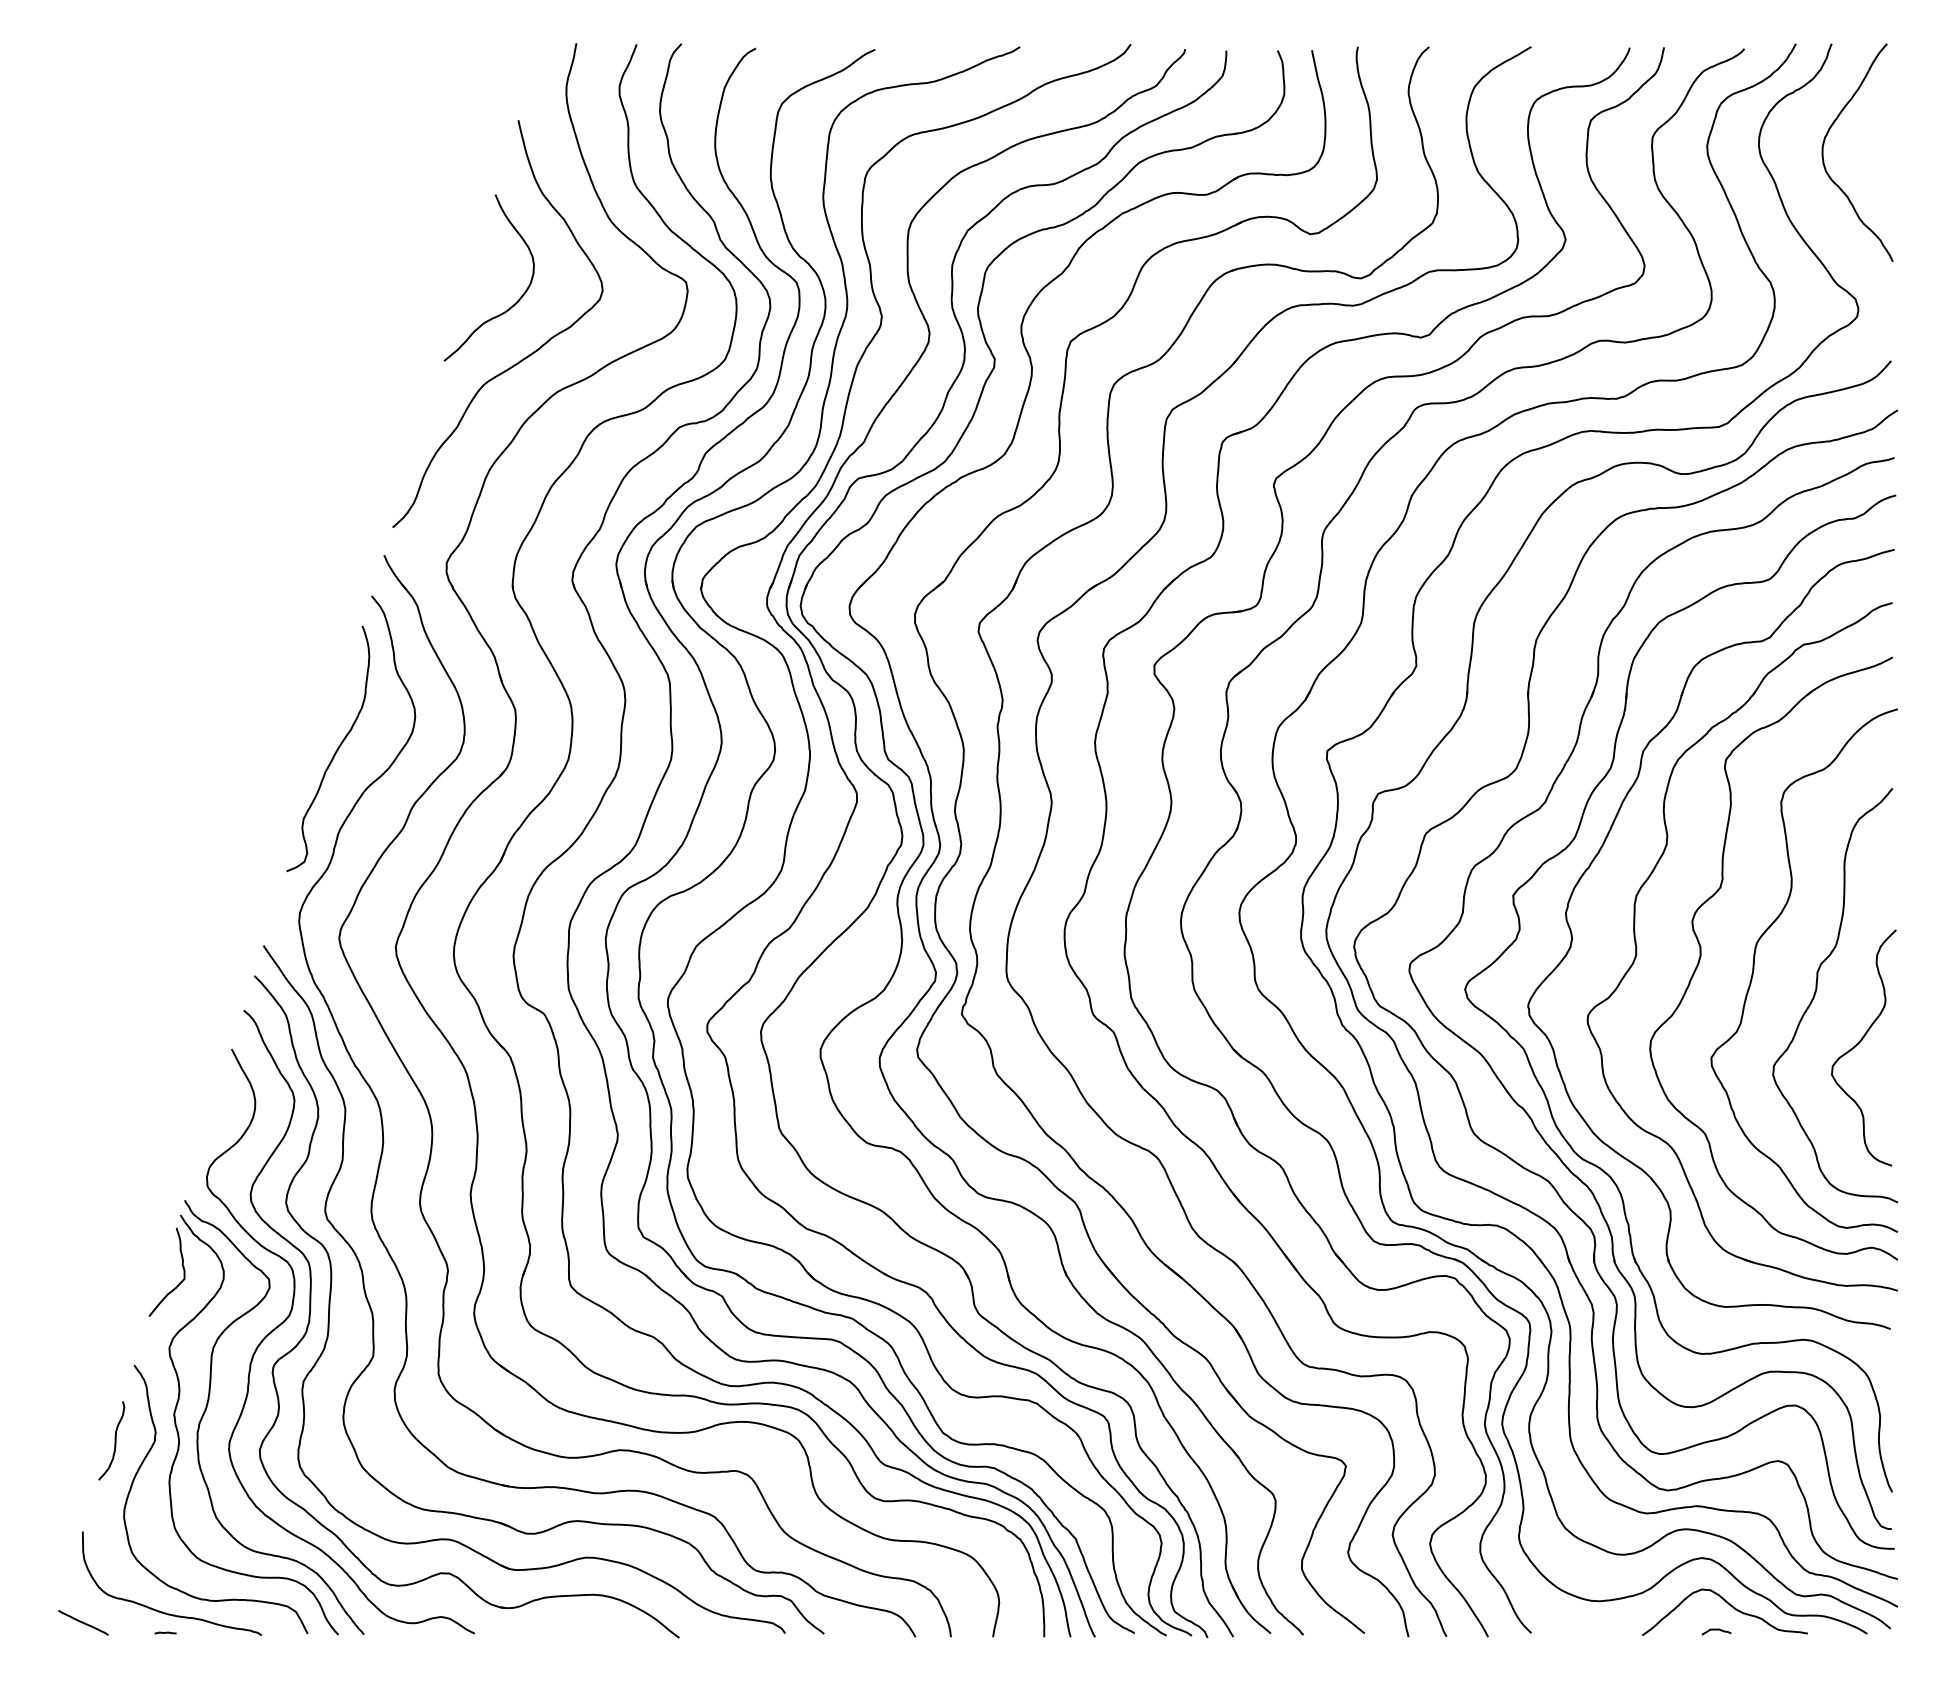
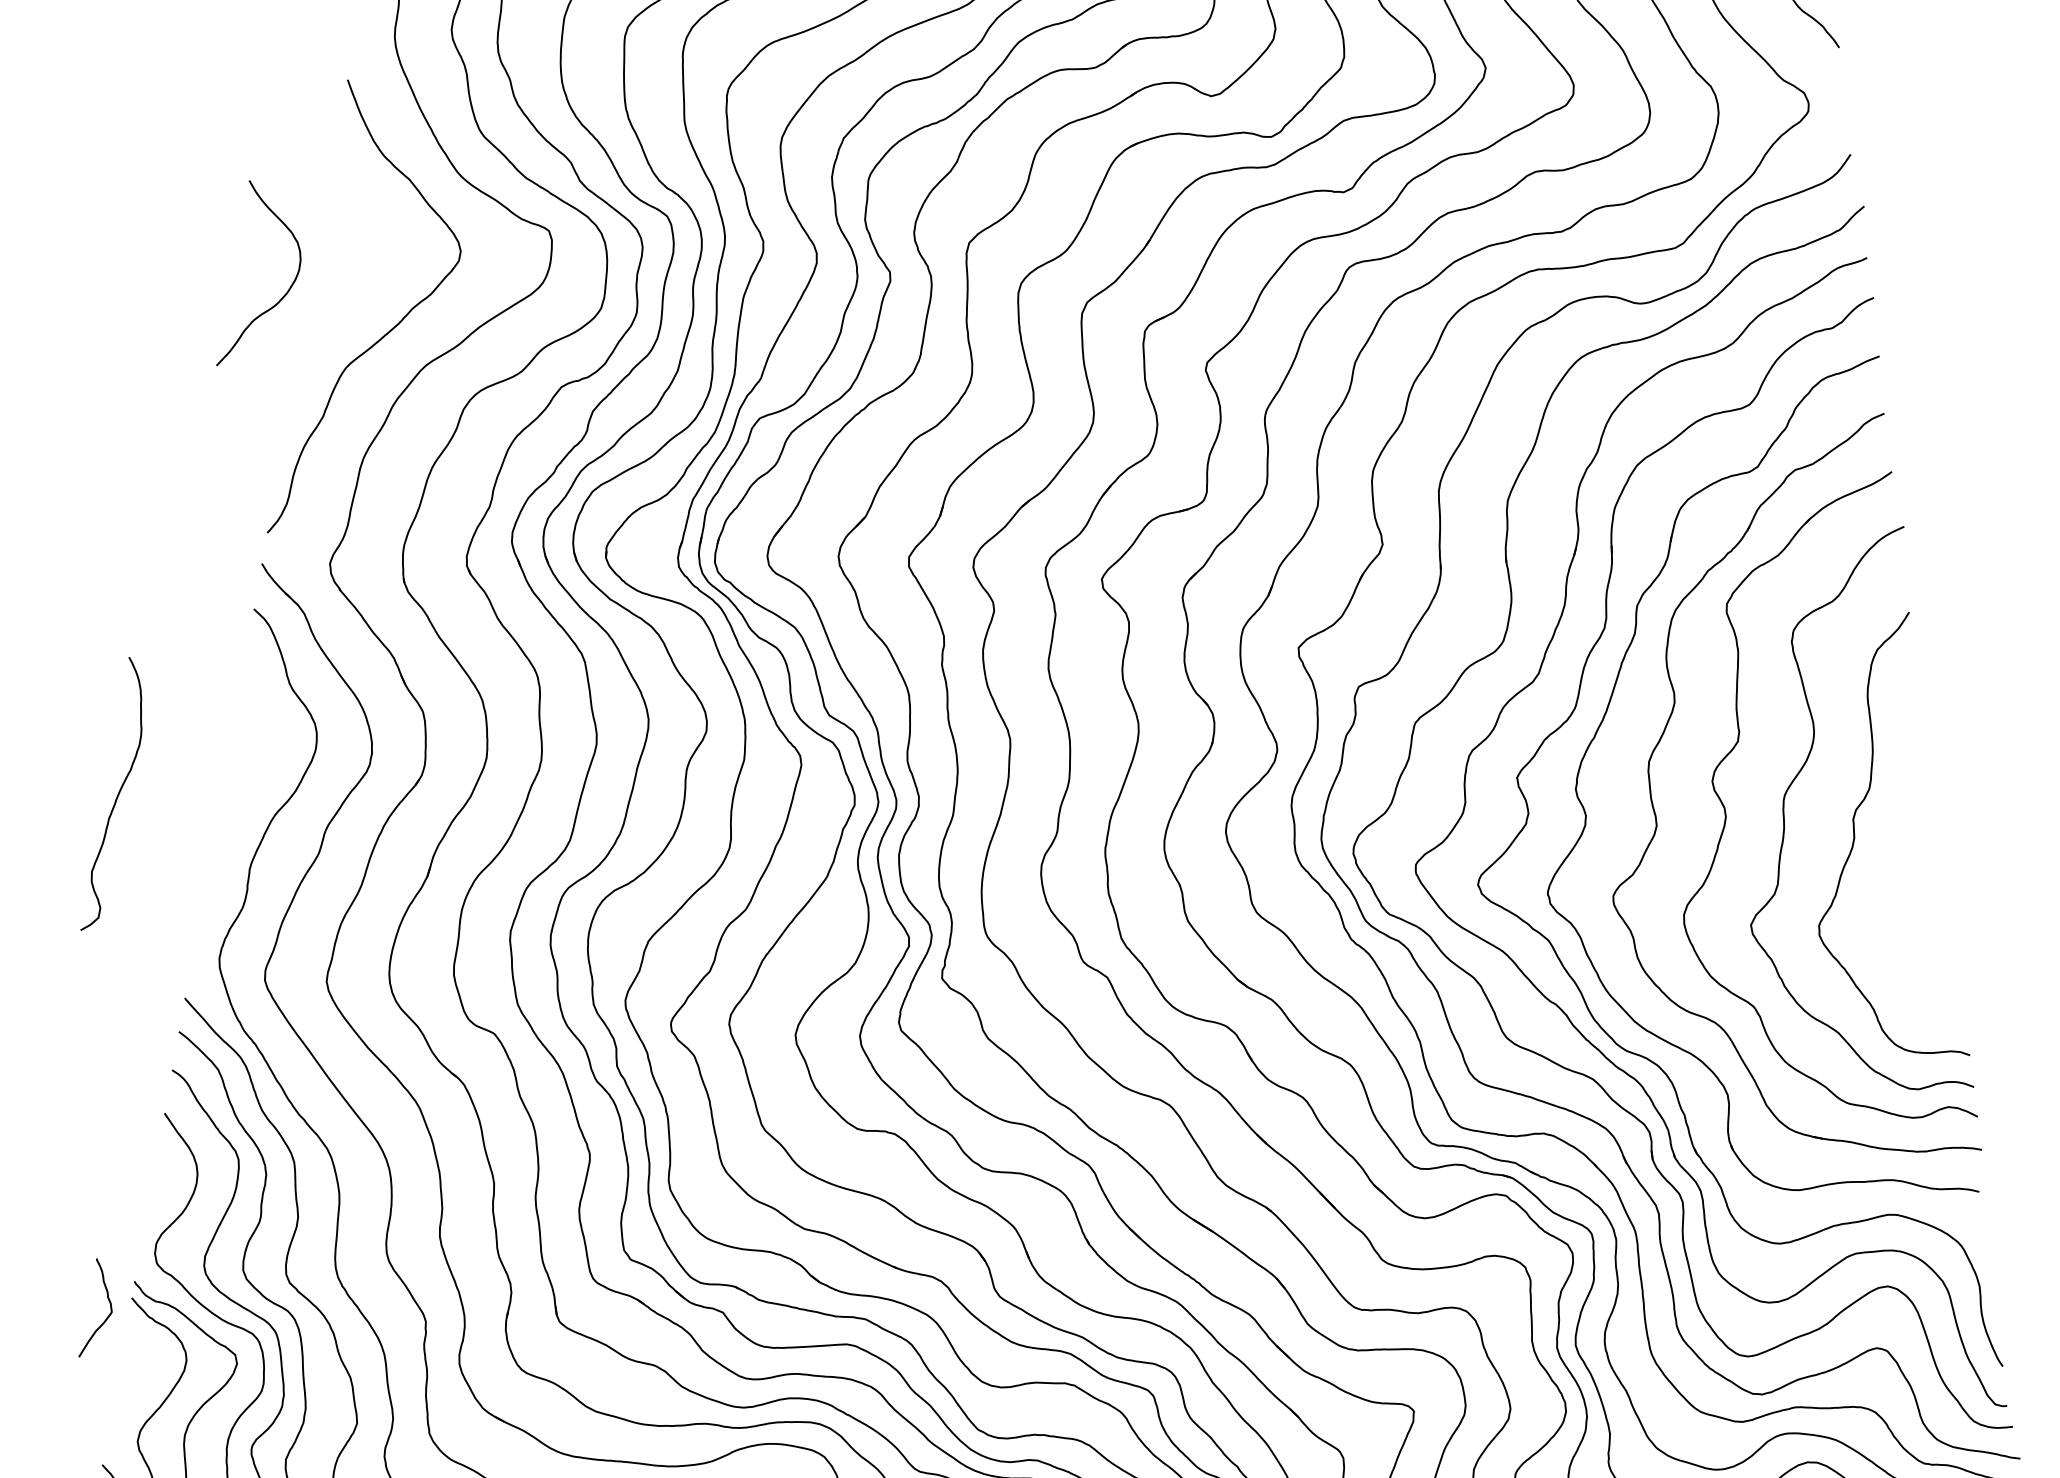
curve: (510, 306) -> (280, 298), moved
curve: (335, 751) -> (117, 795), moved
curve: (1859, 1043) -> (1907, 889), removed
curve: (182, 1268) -> (108, 1301), moved

